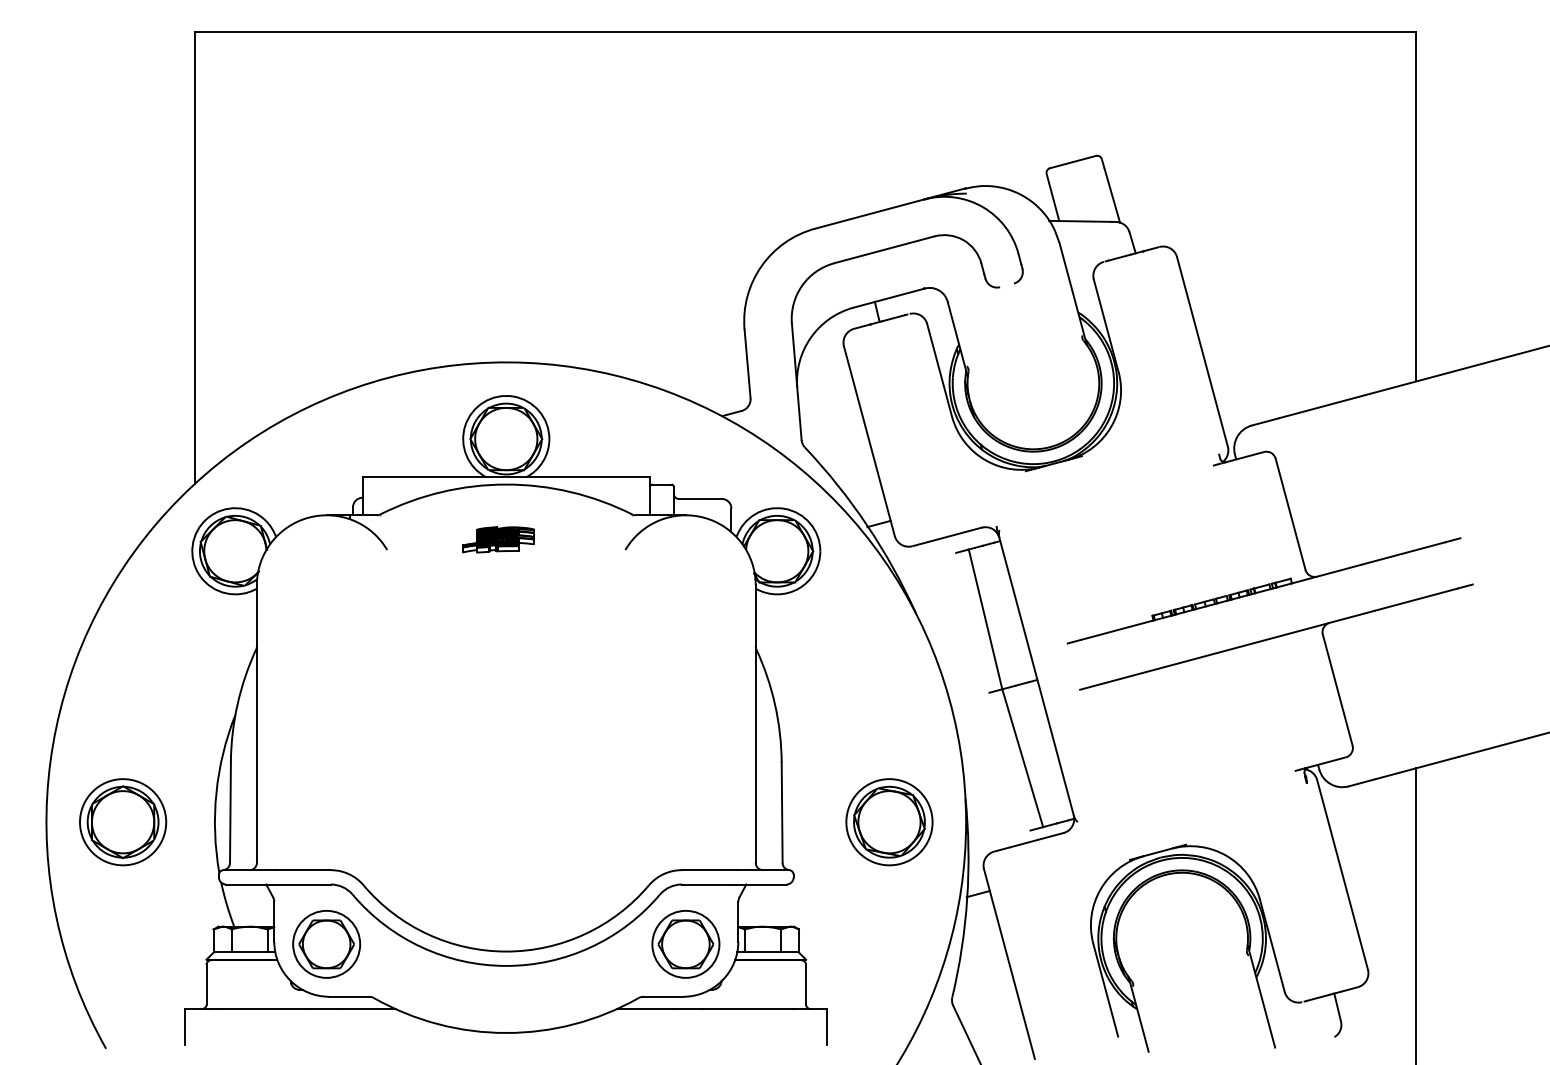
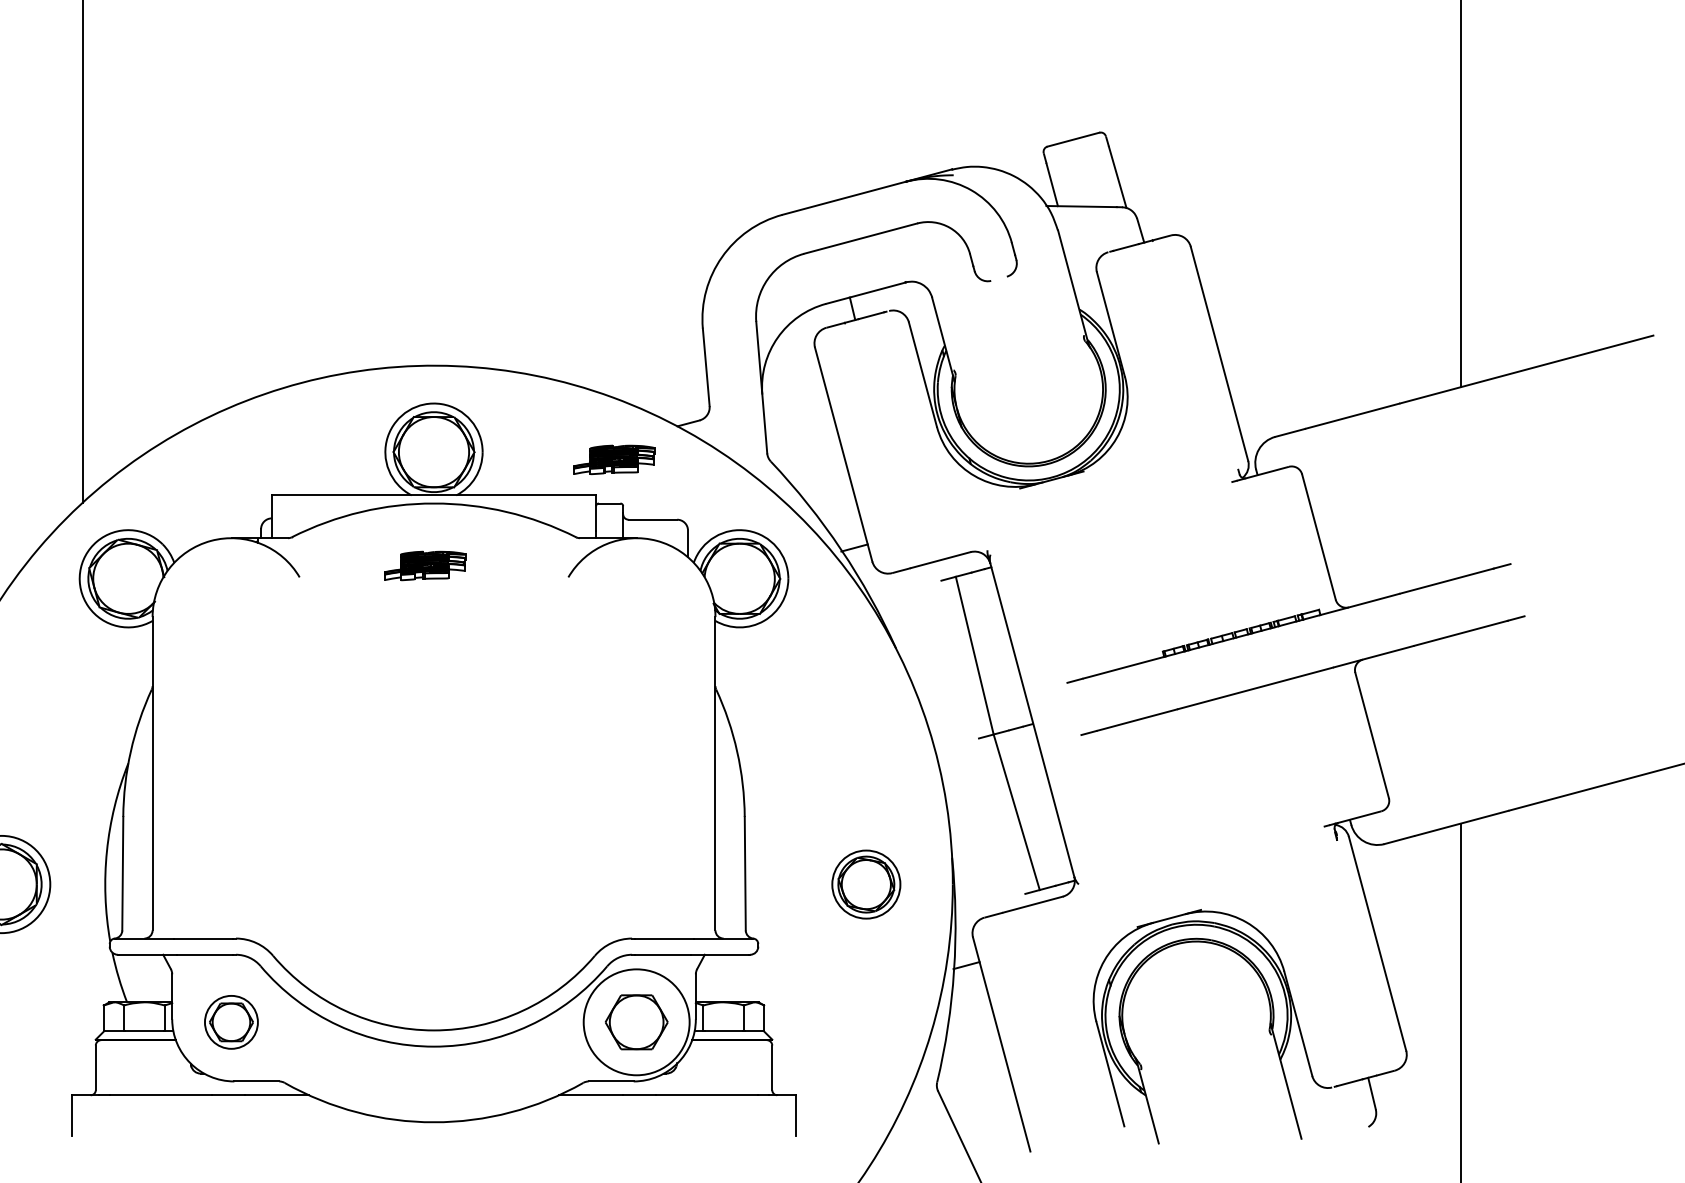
part: (666, 445) -> (614, 459), added
part: (889, 822) -> (866, 884), size x0.7
circle: (685, 943) -> (636, 1021), size x1.4
part: (326, 944) -> (231, 1022), size x0.7

